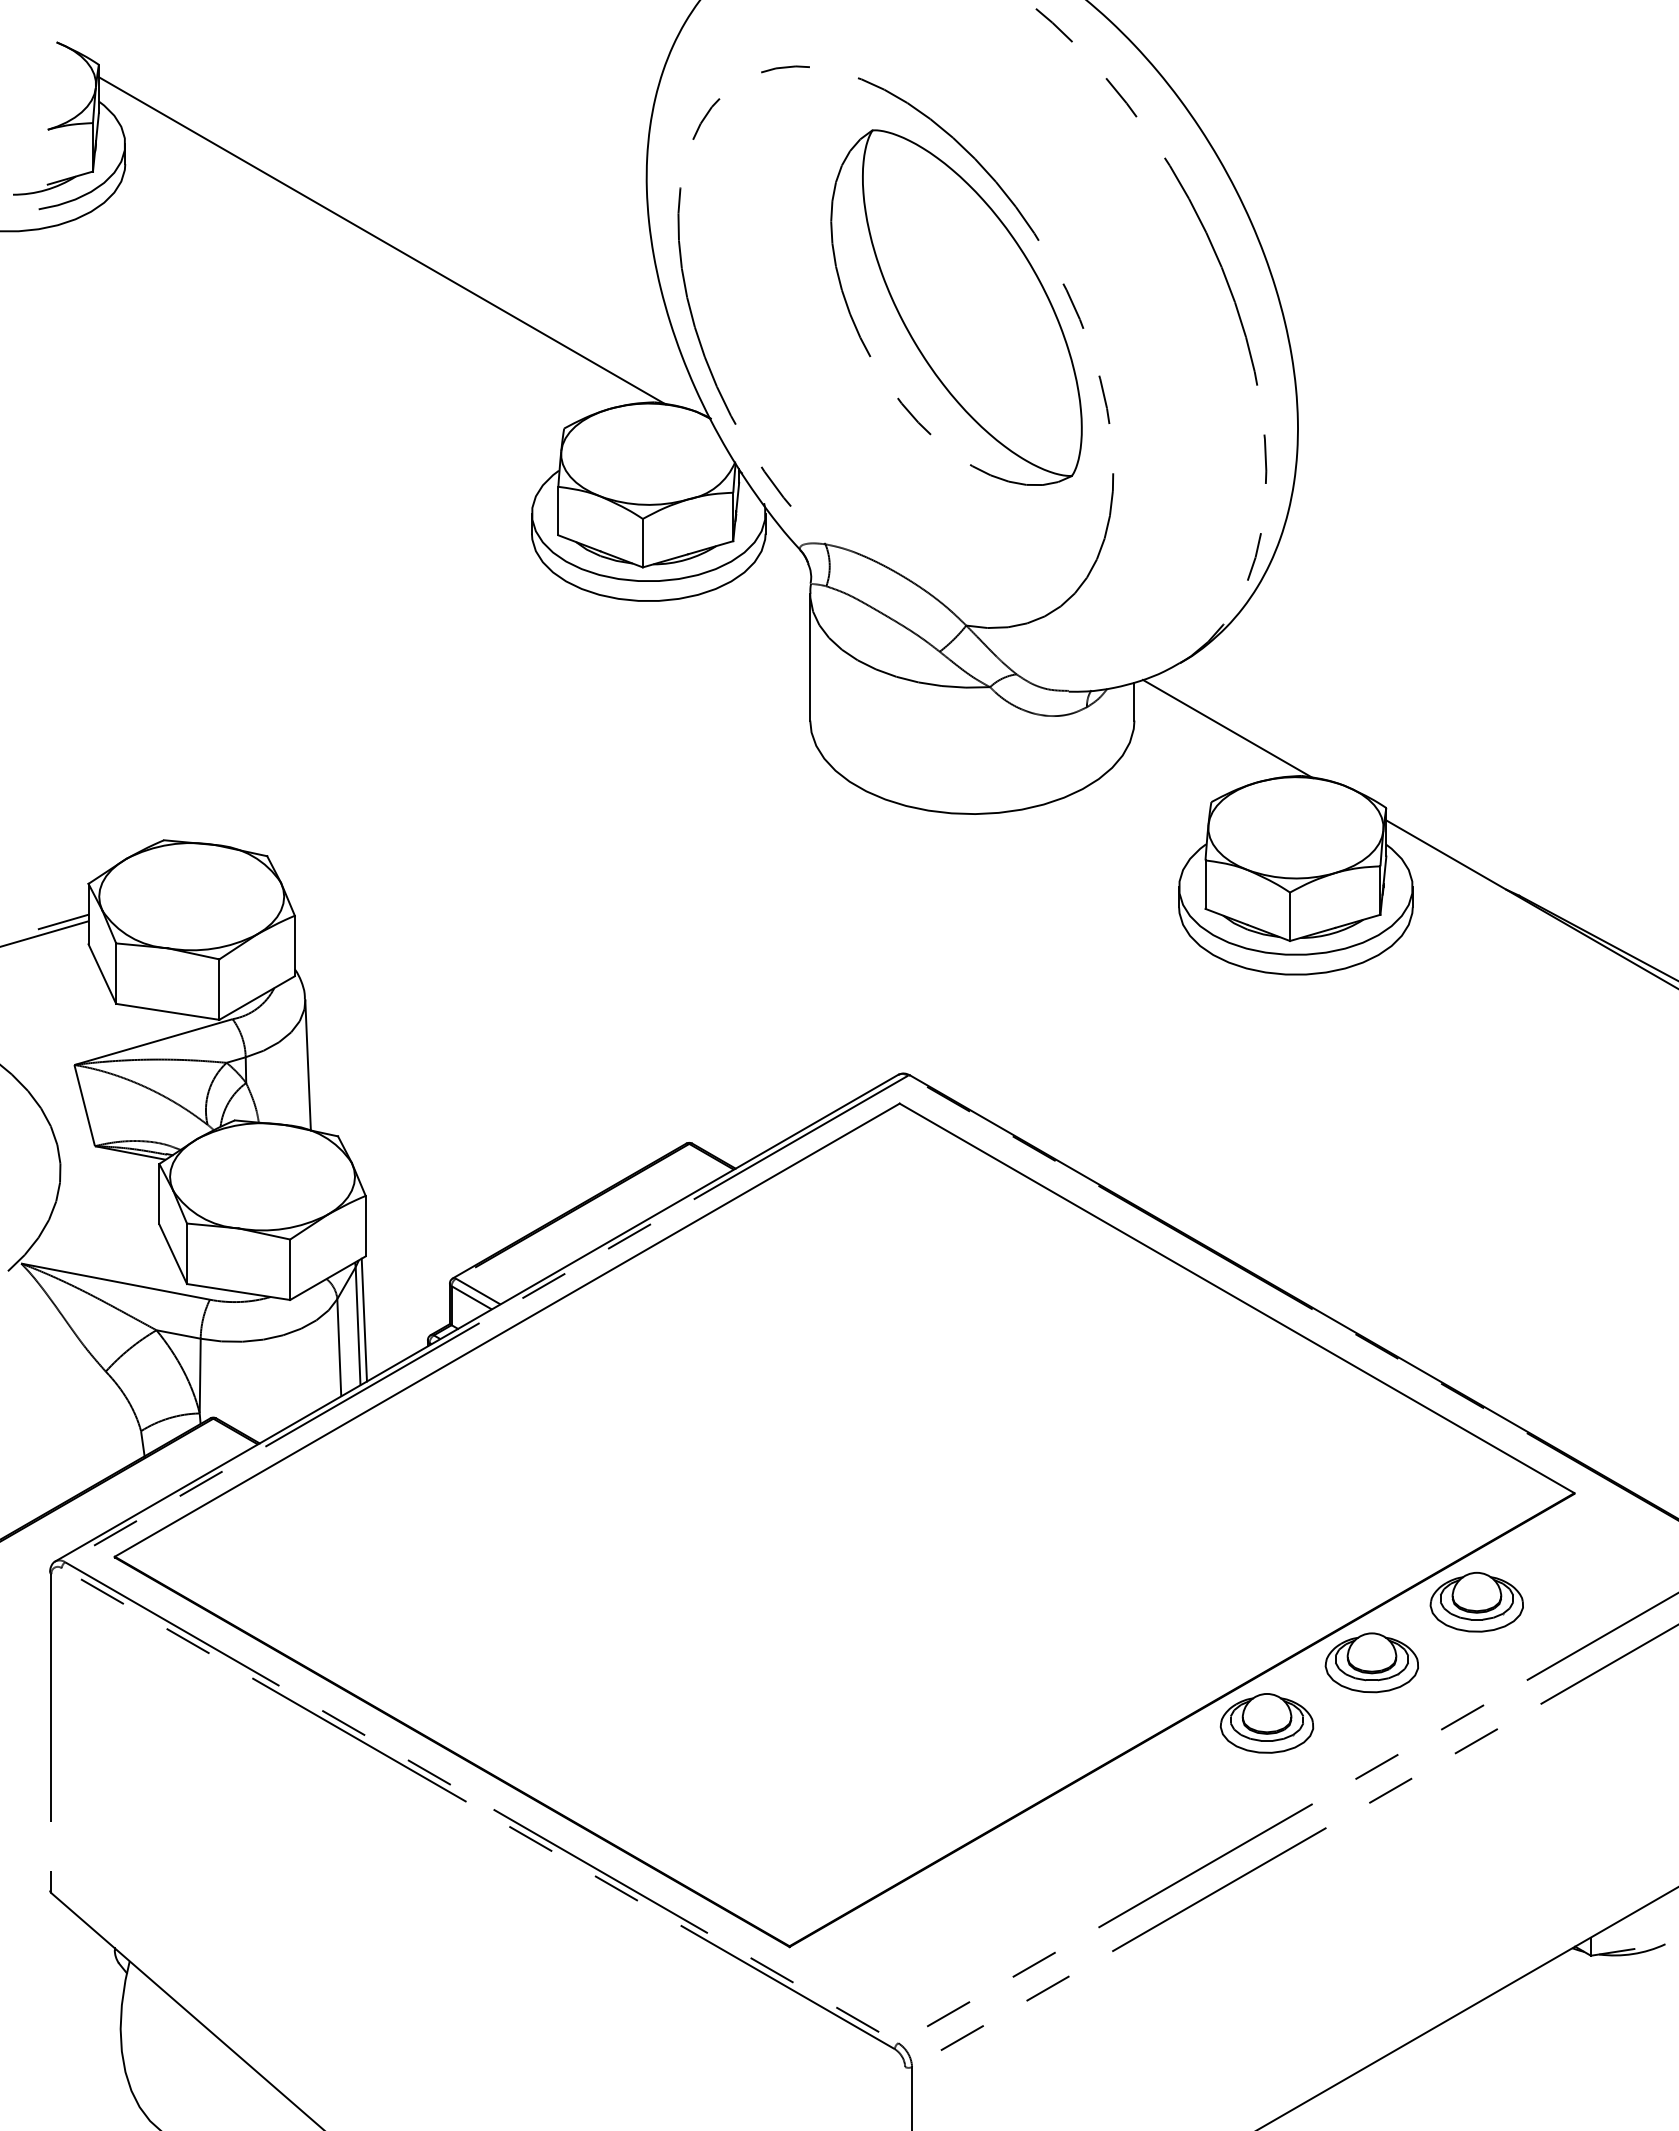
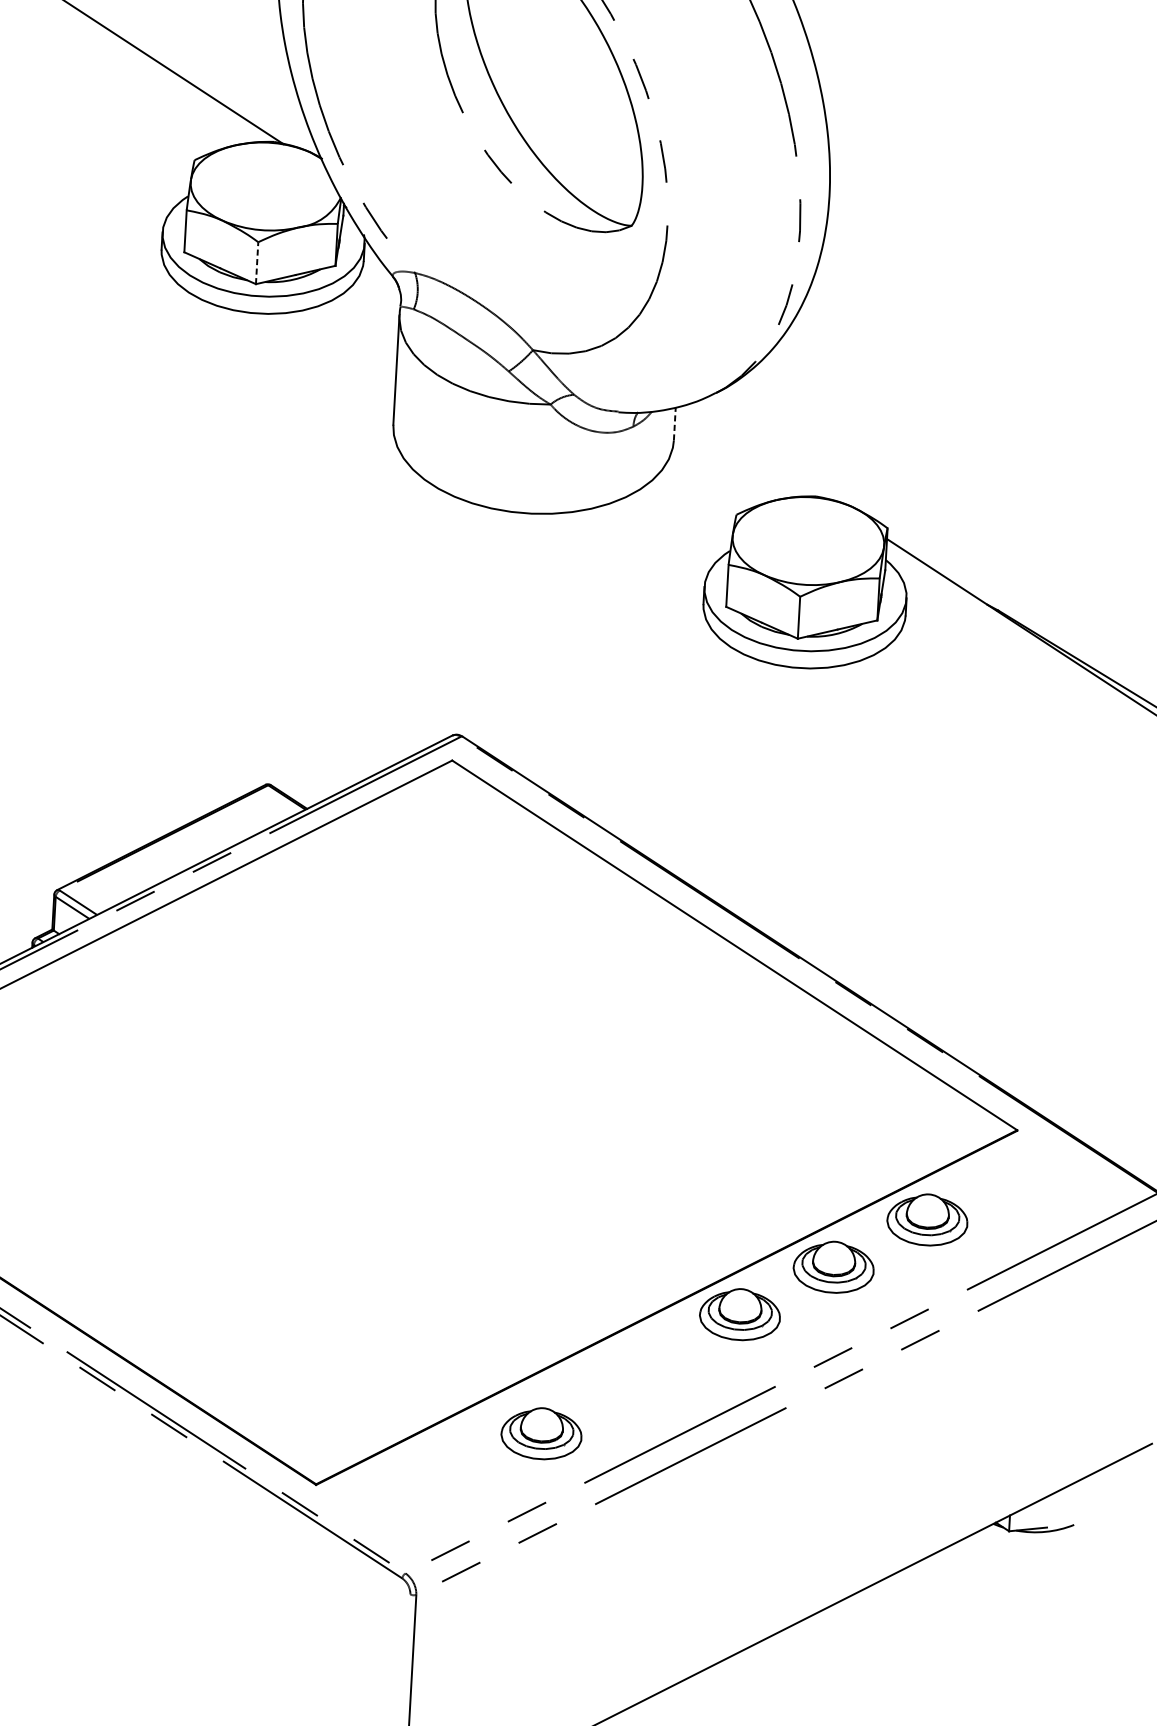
line: (642, 542) -> (256, 262), solid -> dashed
line: (1134, 701) -> (674, 423), solid -> dashed
line: (1228, 728) -> (754, 451), removed
part: (1045, 1873) -> (541, 1433), added

